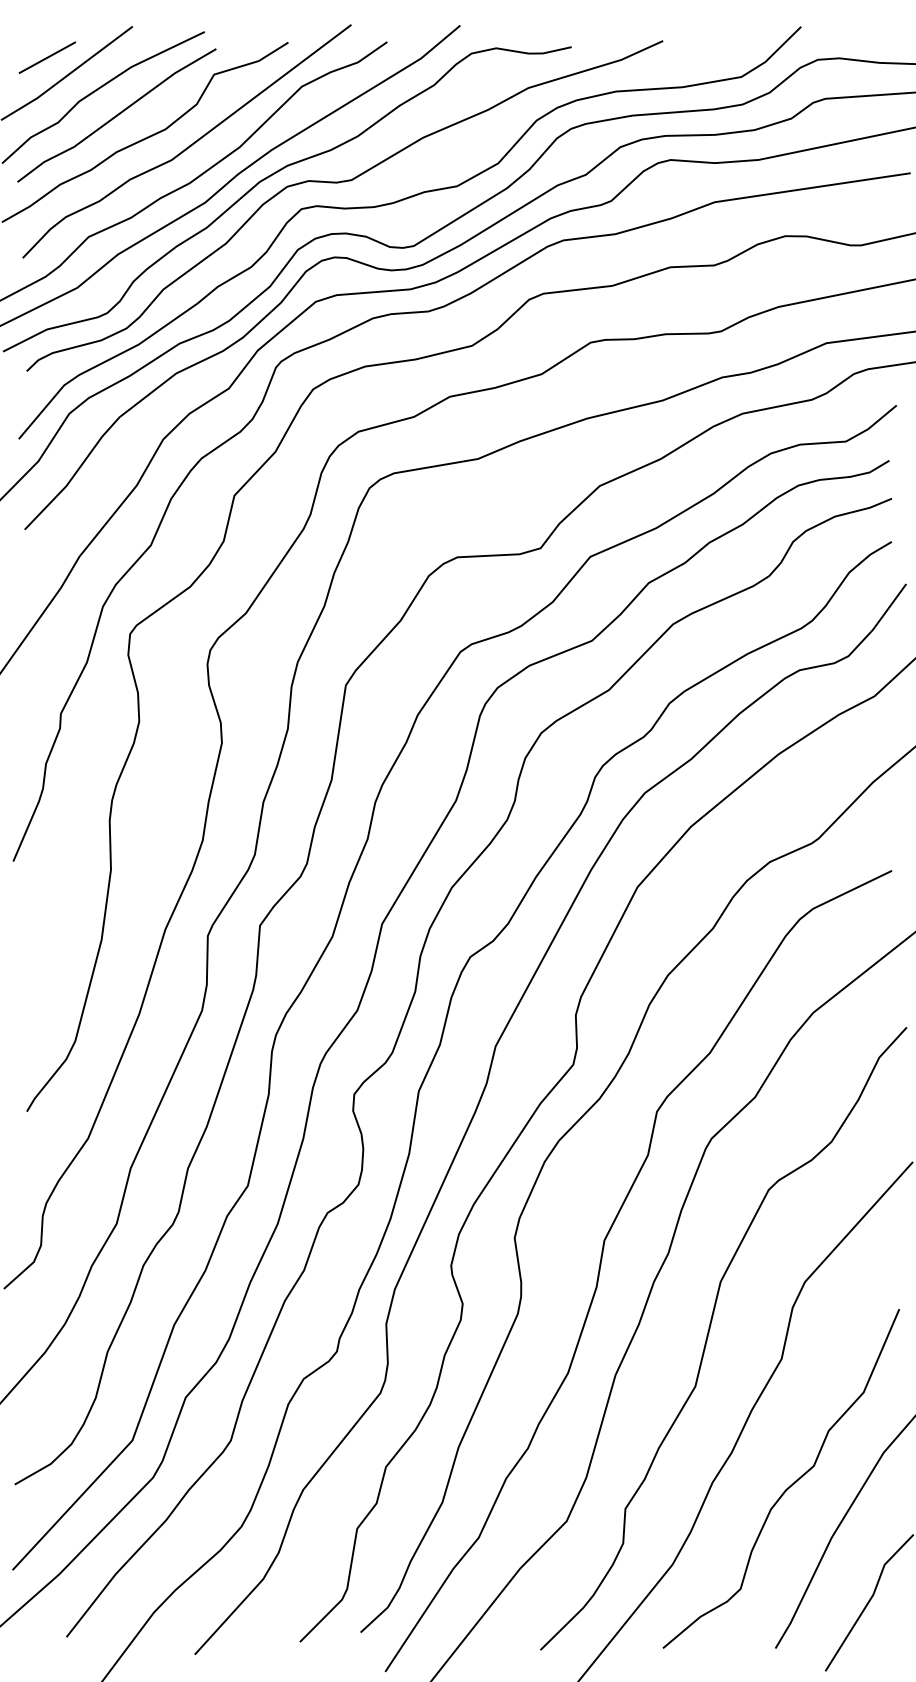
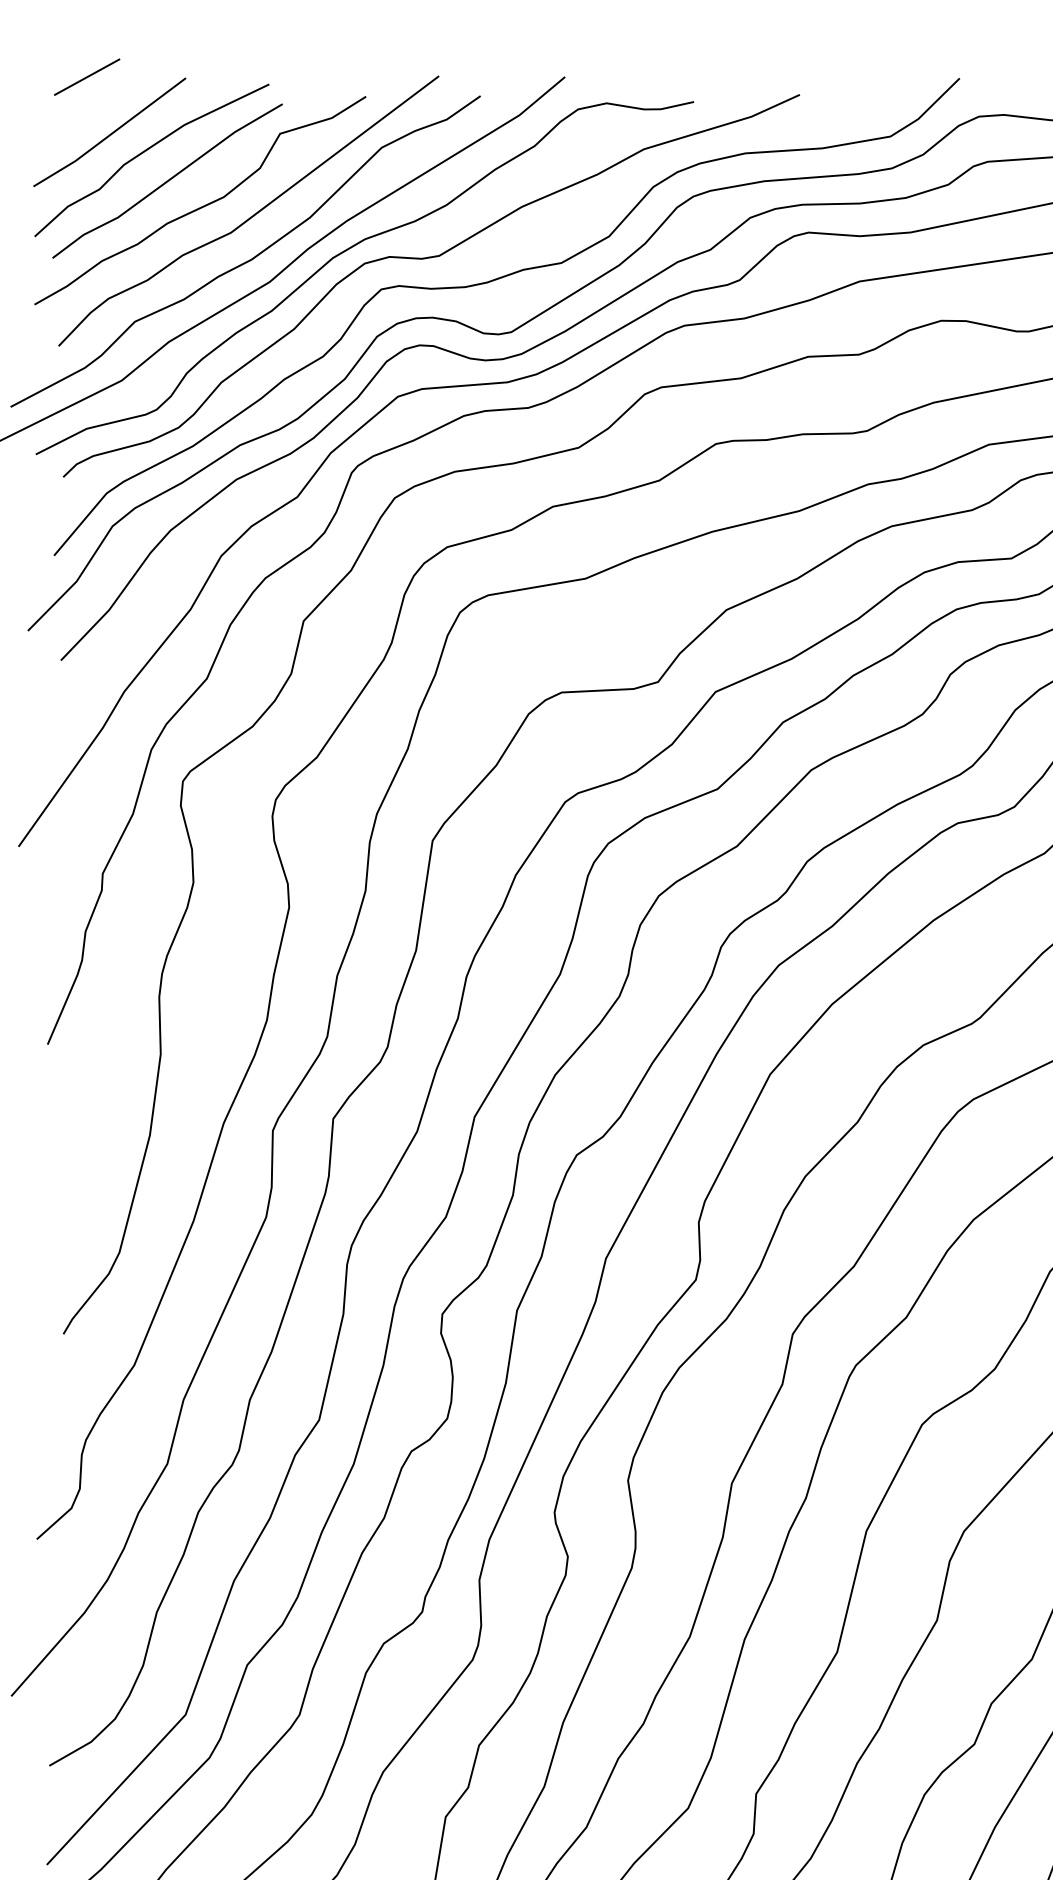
line: (46, 57) -> (86, 76), moved

